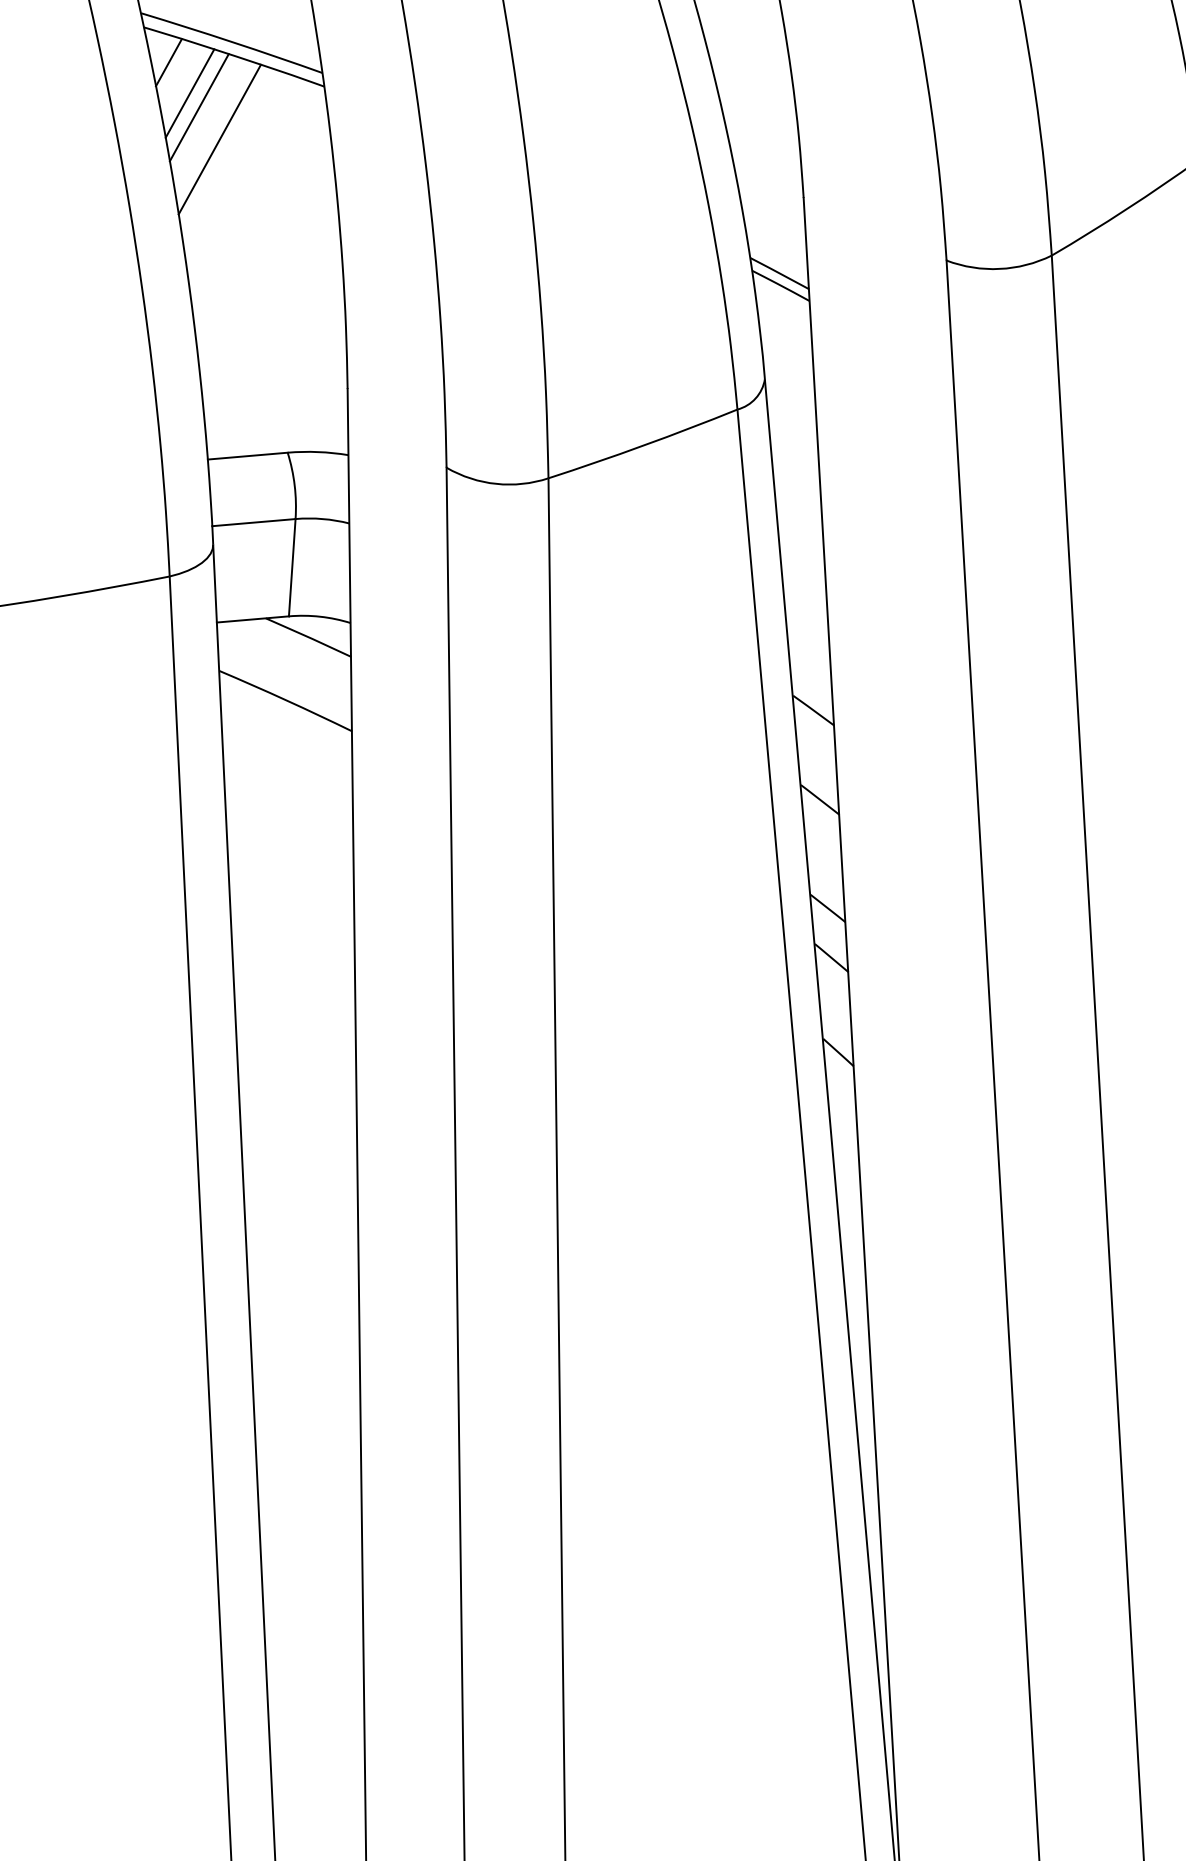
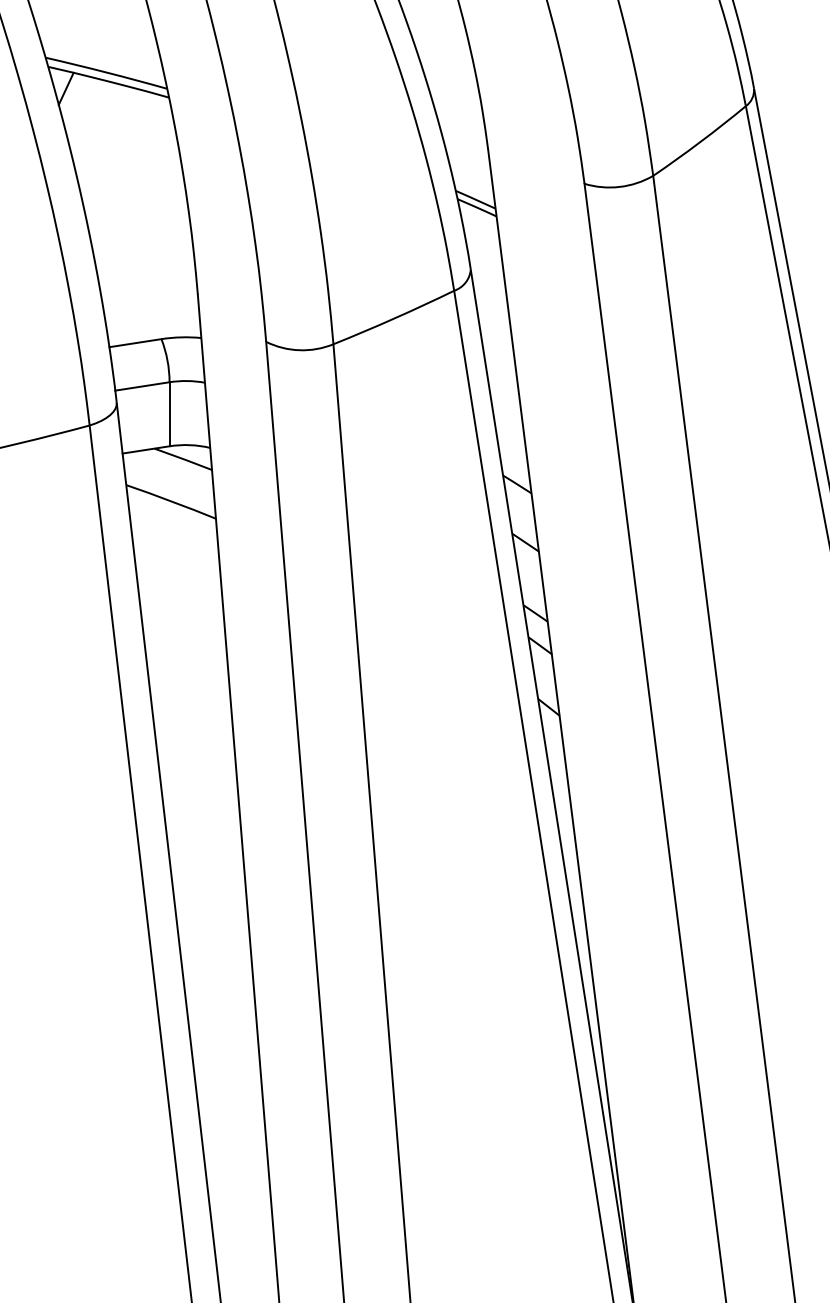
line: (190, 94) -> (81, 108), removed
line: (199, 106) -> (88, 116), removed
line: (219, 138) -> (102, 136), removed

